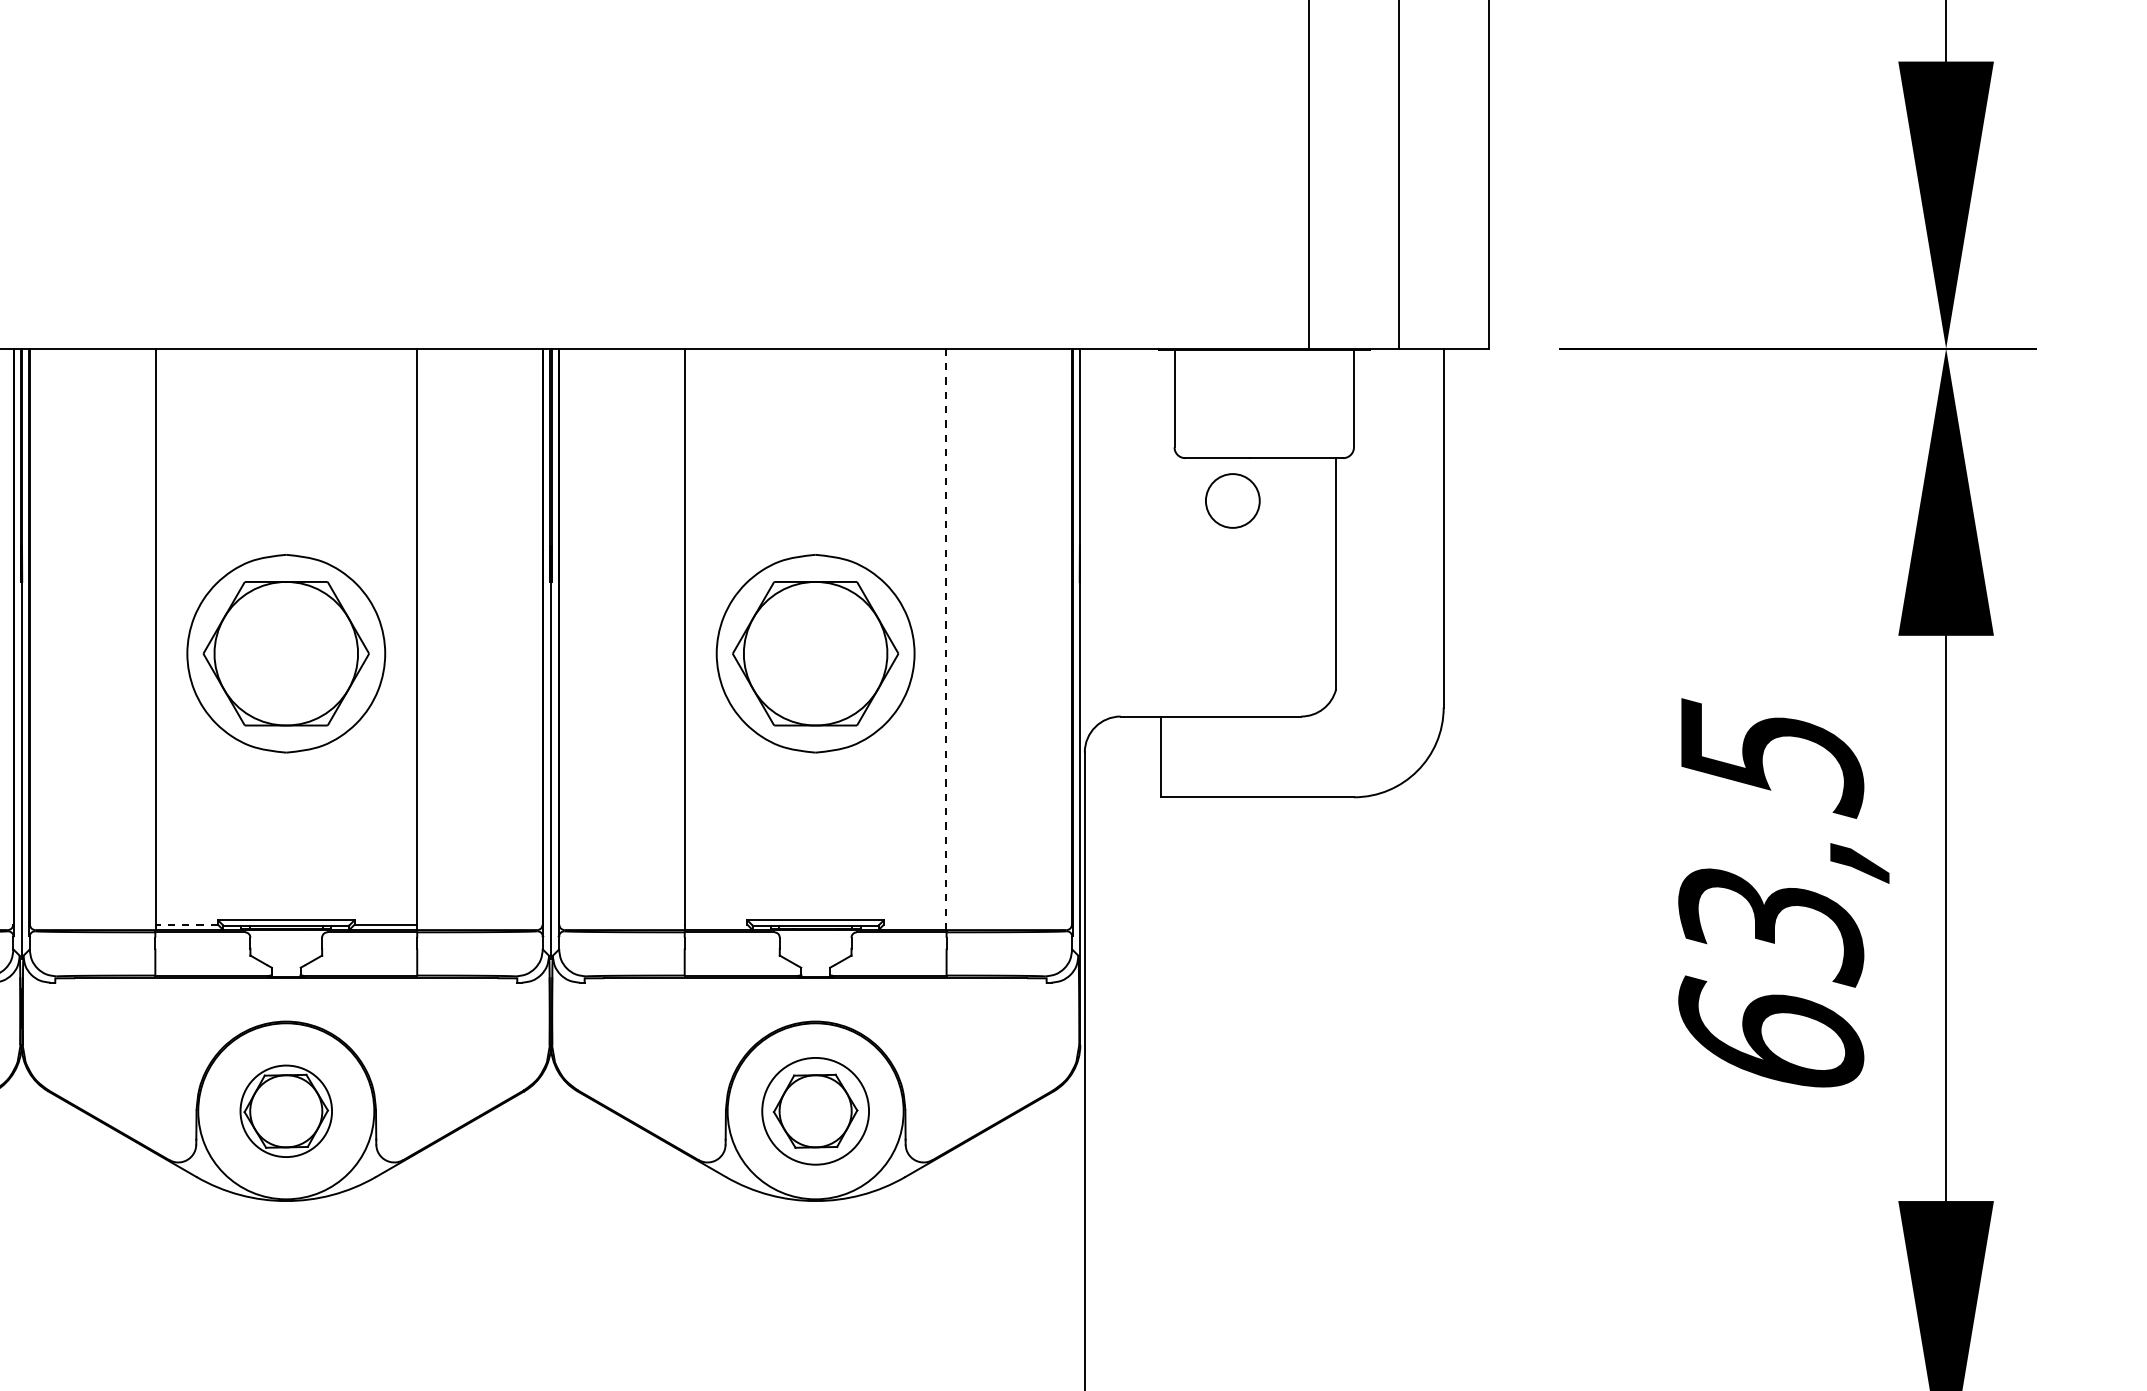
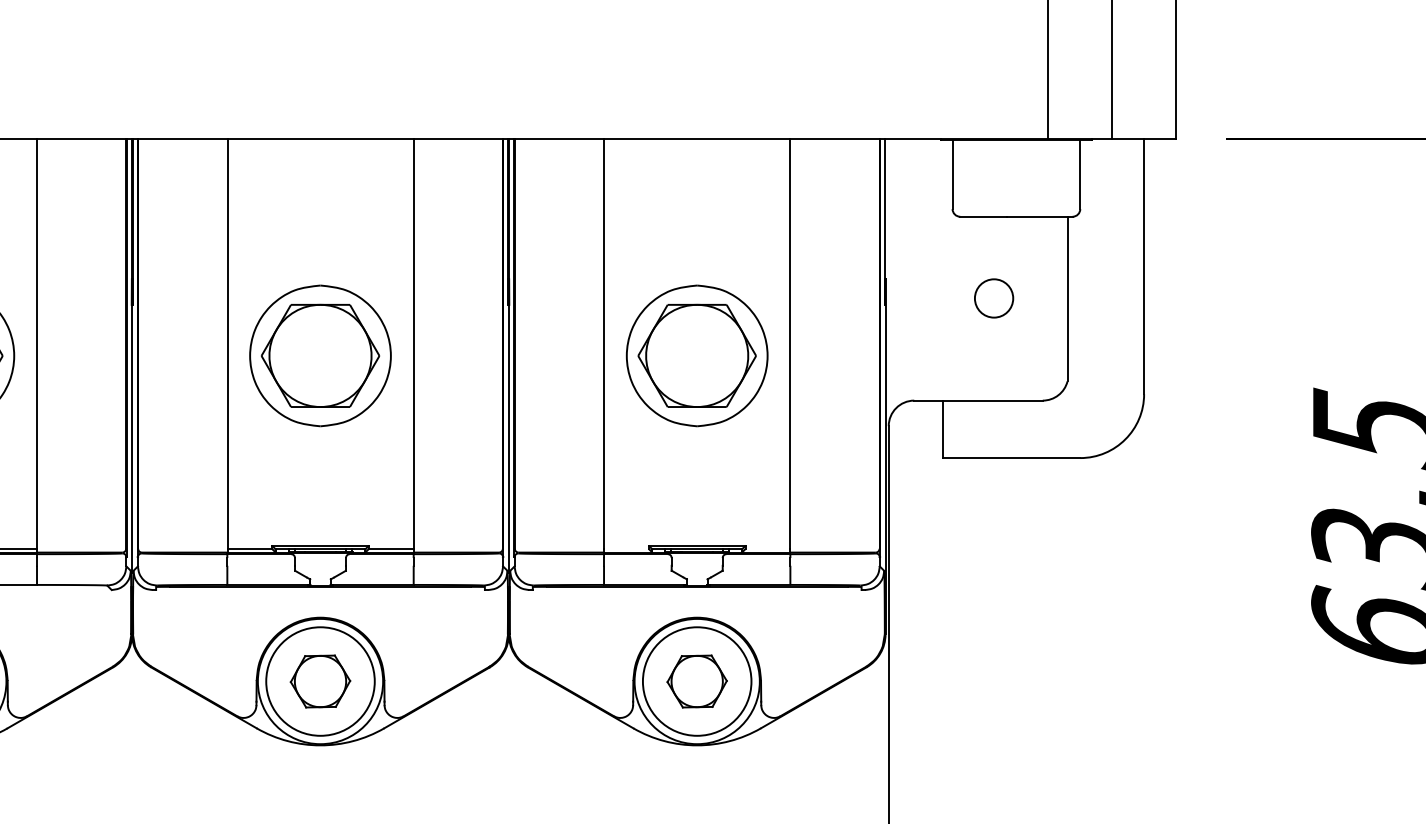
circle: (1232, 500) -> (993, 298), moved
line: (946, 637) -> (790, 344), dashed -> solid
line: (186, 924) -> (249, 548), dashed -> solid
circle: (286, 1111) -> (320, 681), size x1.67
circle: (815, 1111) -> (697, 681), size x1.43

